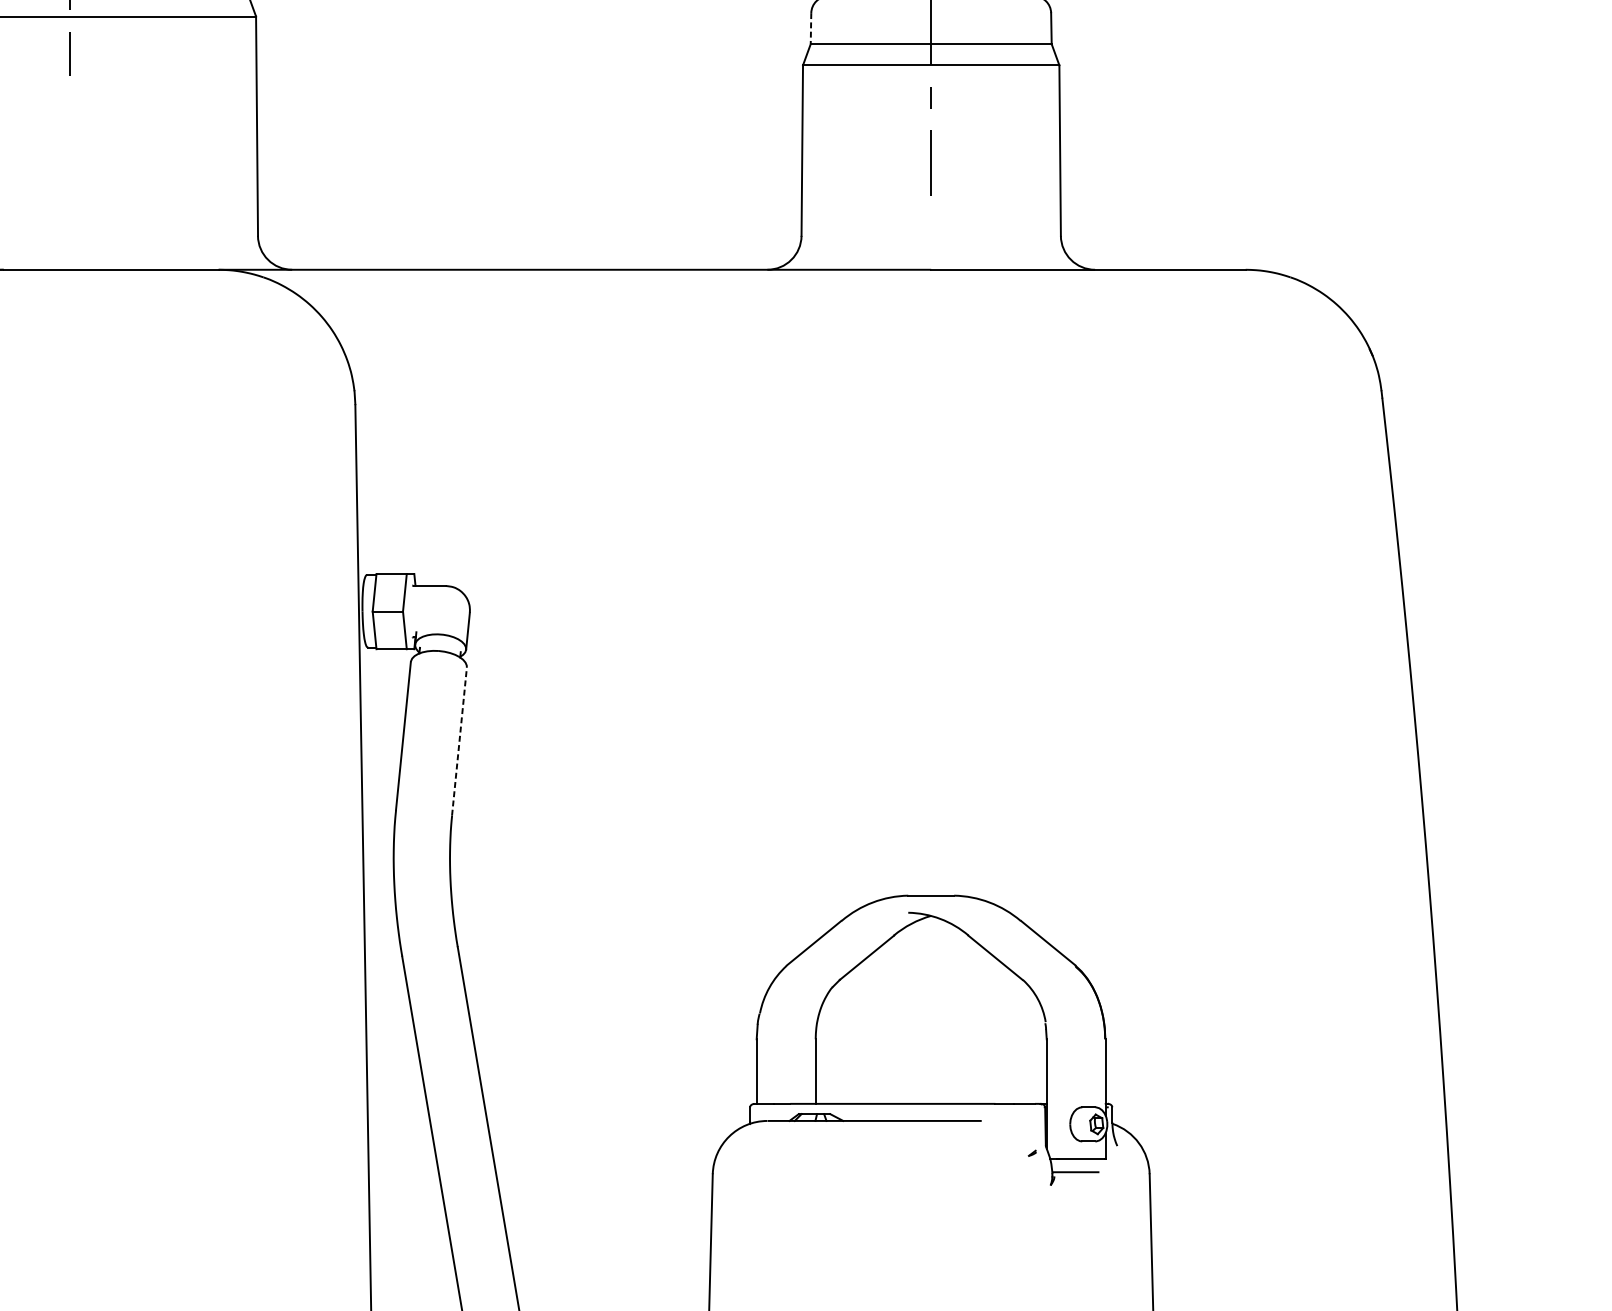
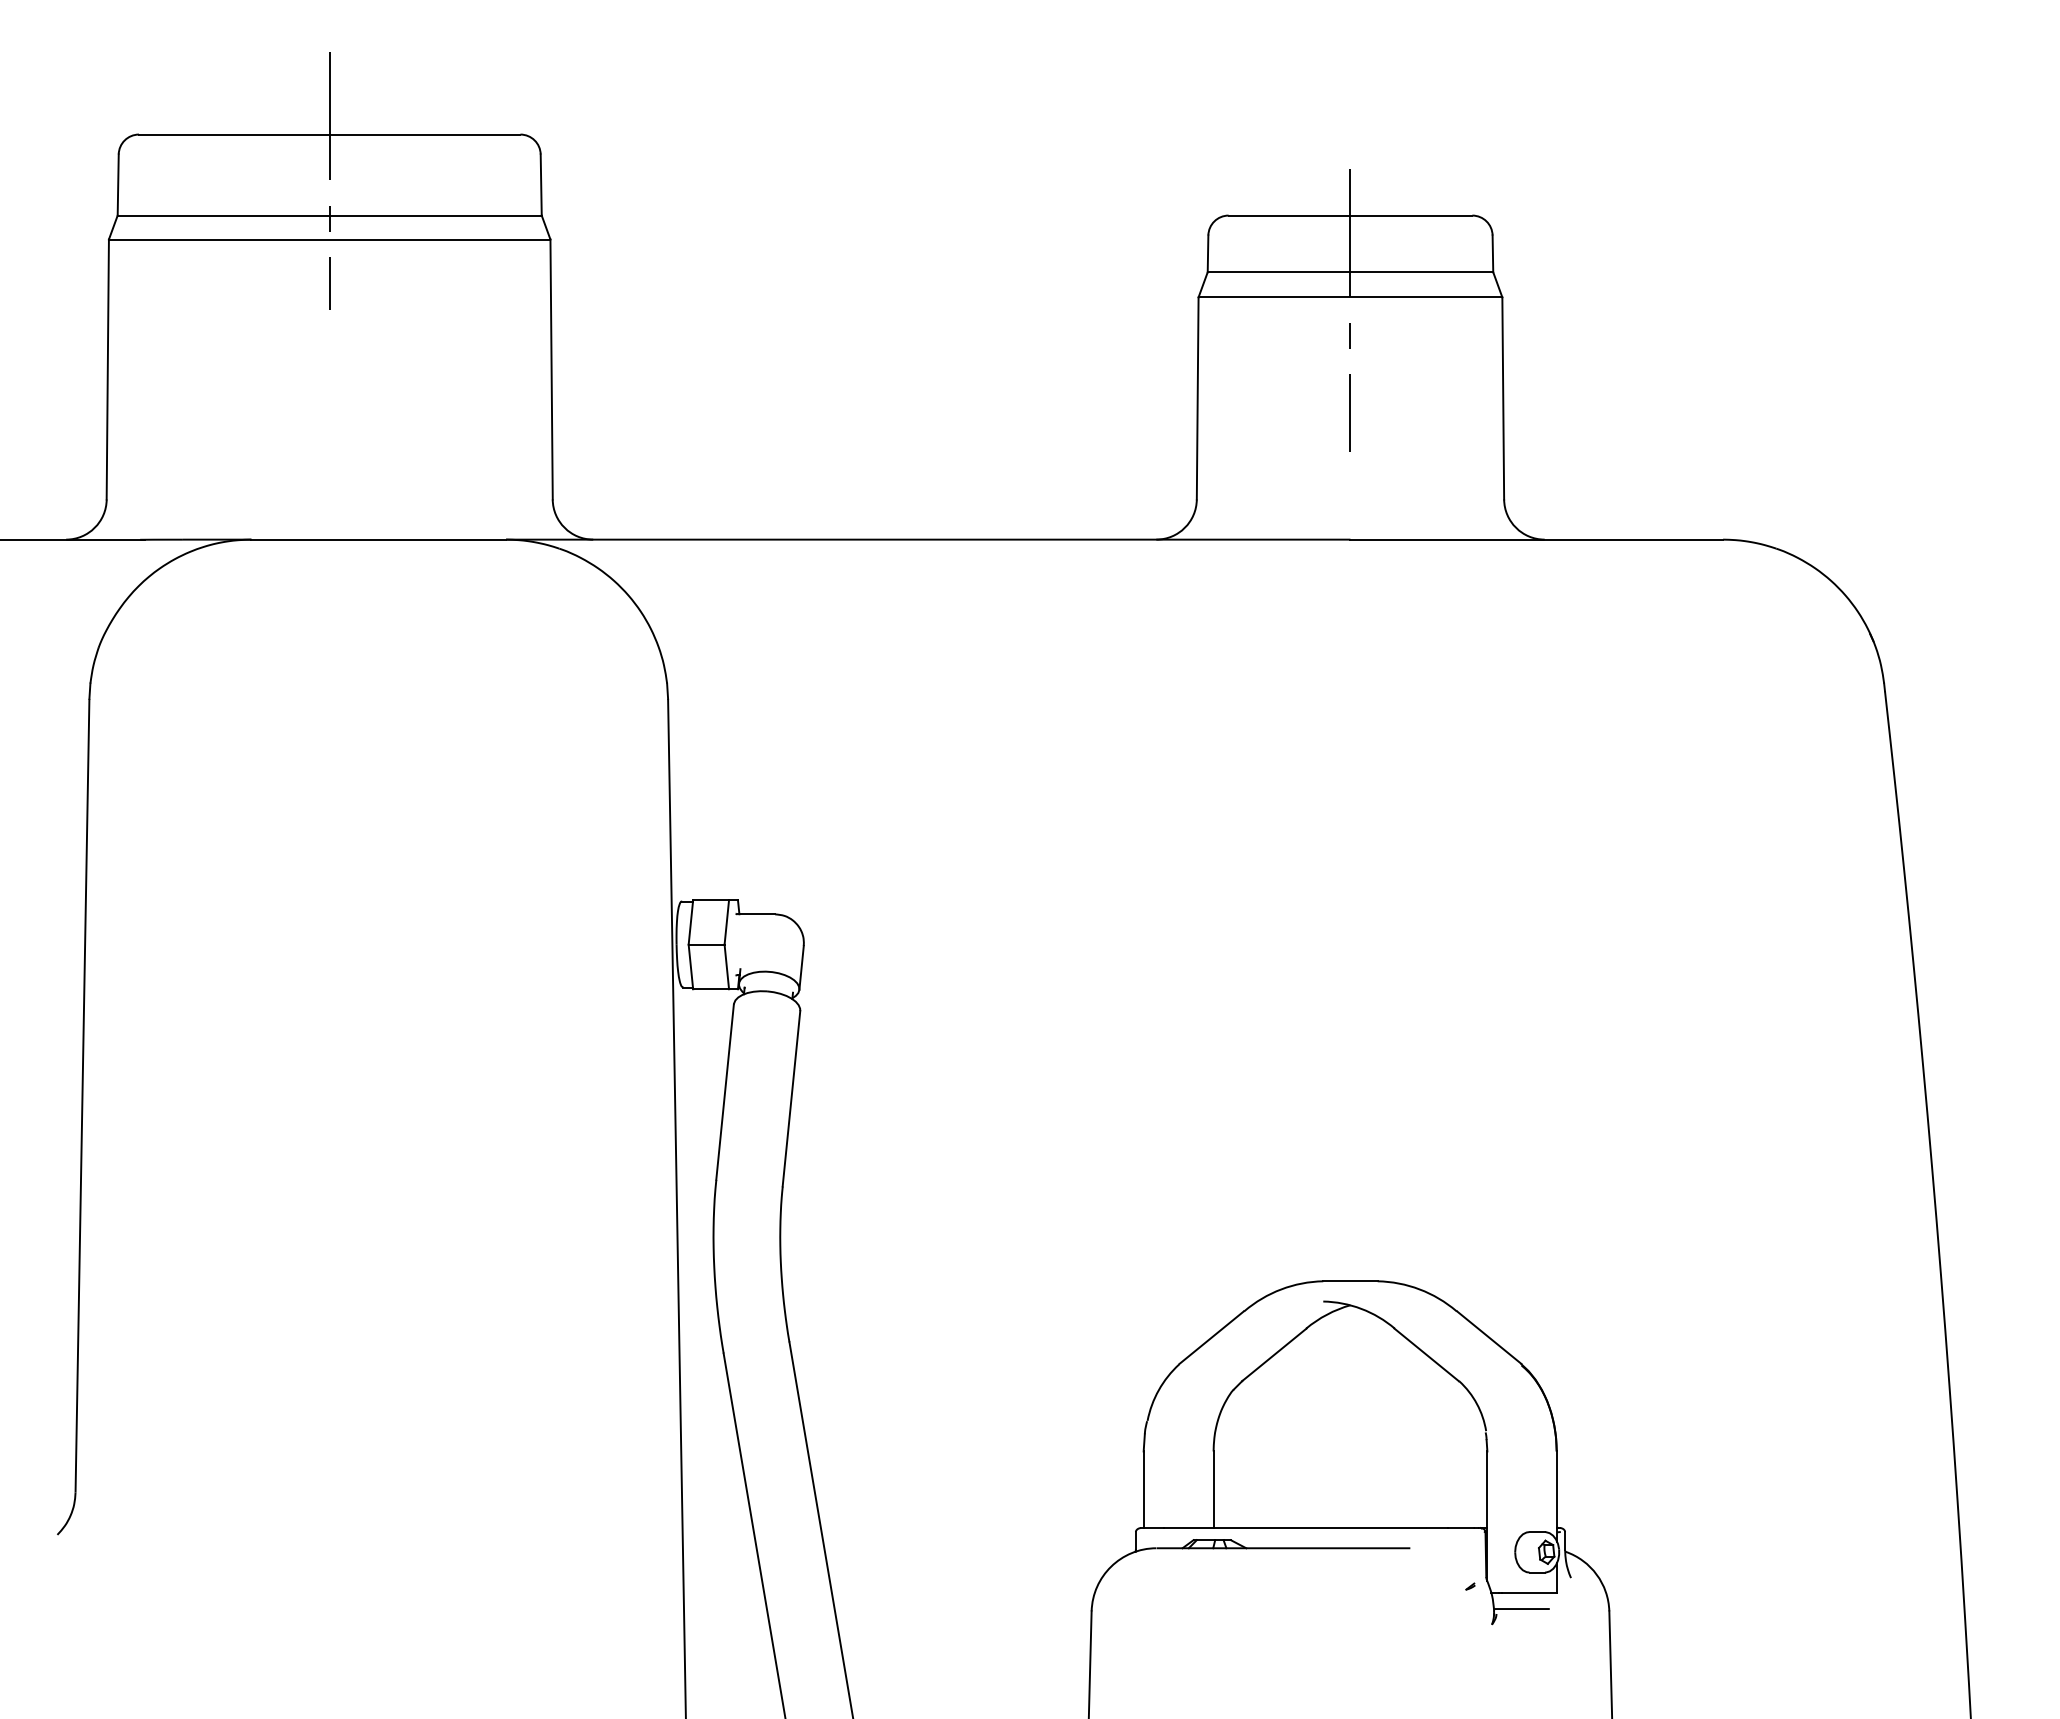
line: (811, 29) -> (1208, 254), dashed -> solid
line: (459, 741) -> (791, 1098), dashed -> solid

